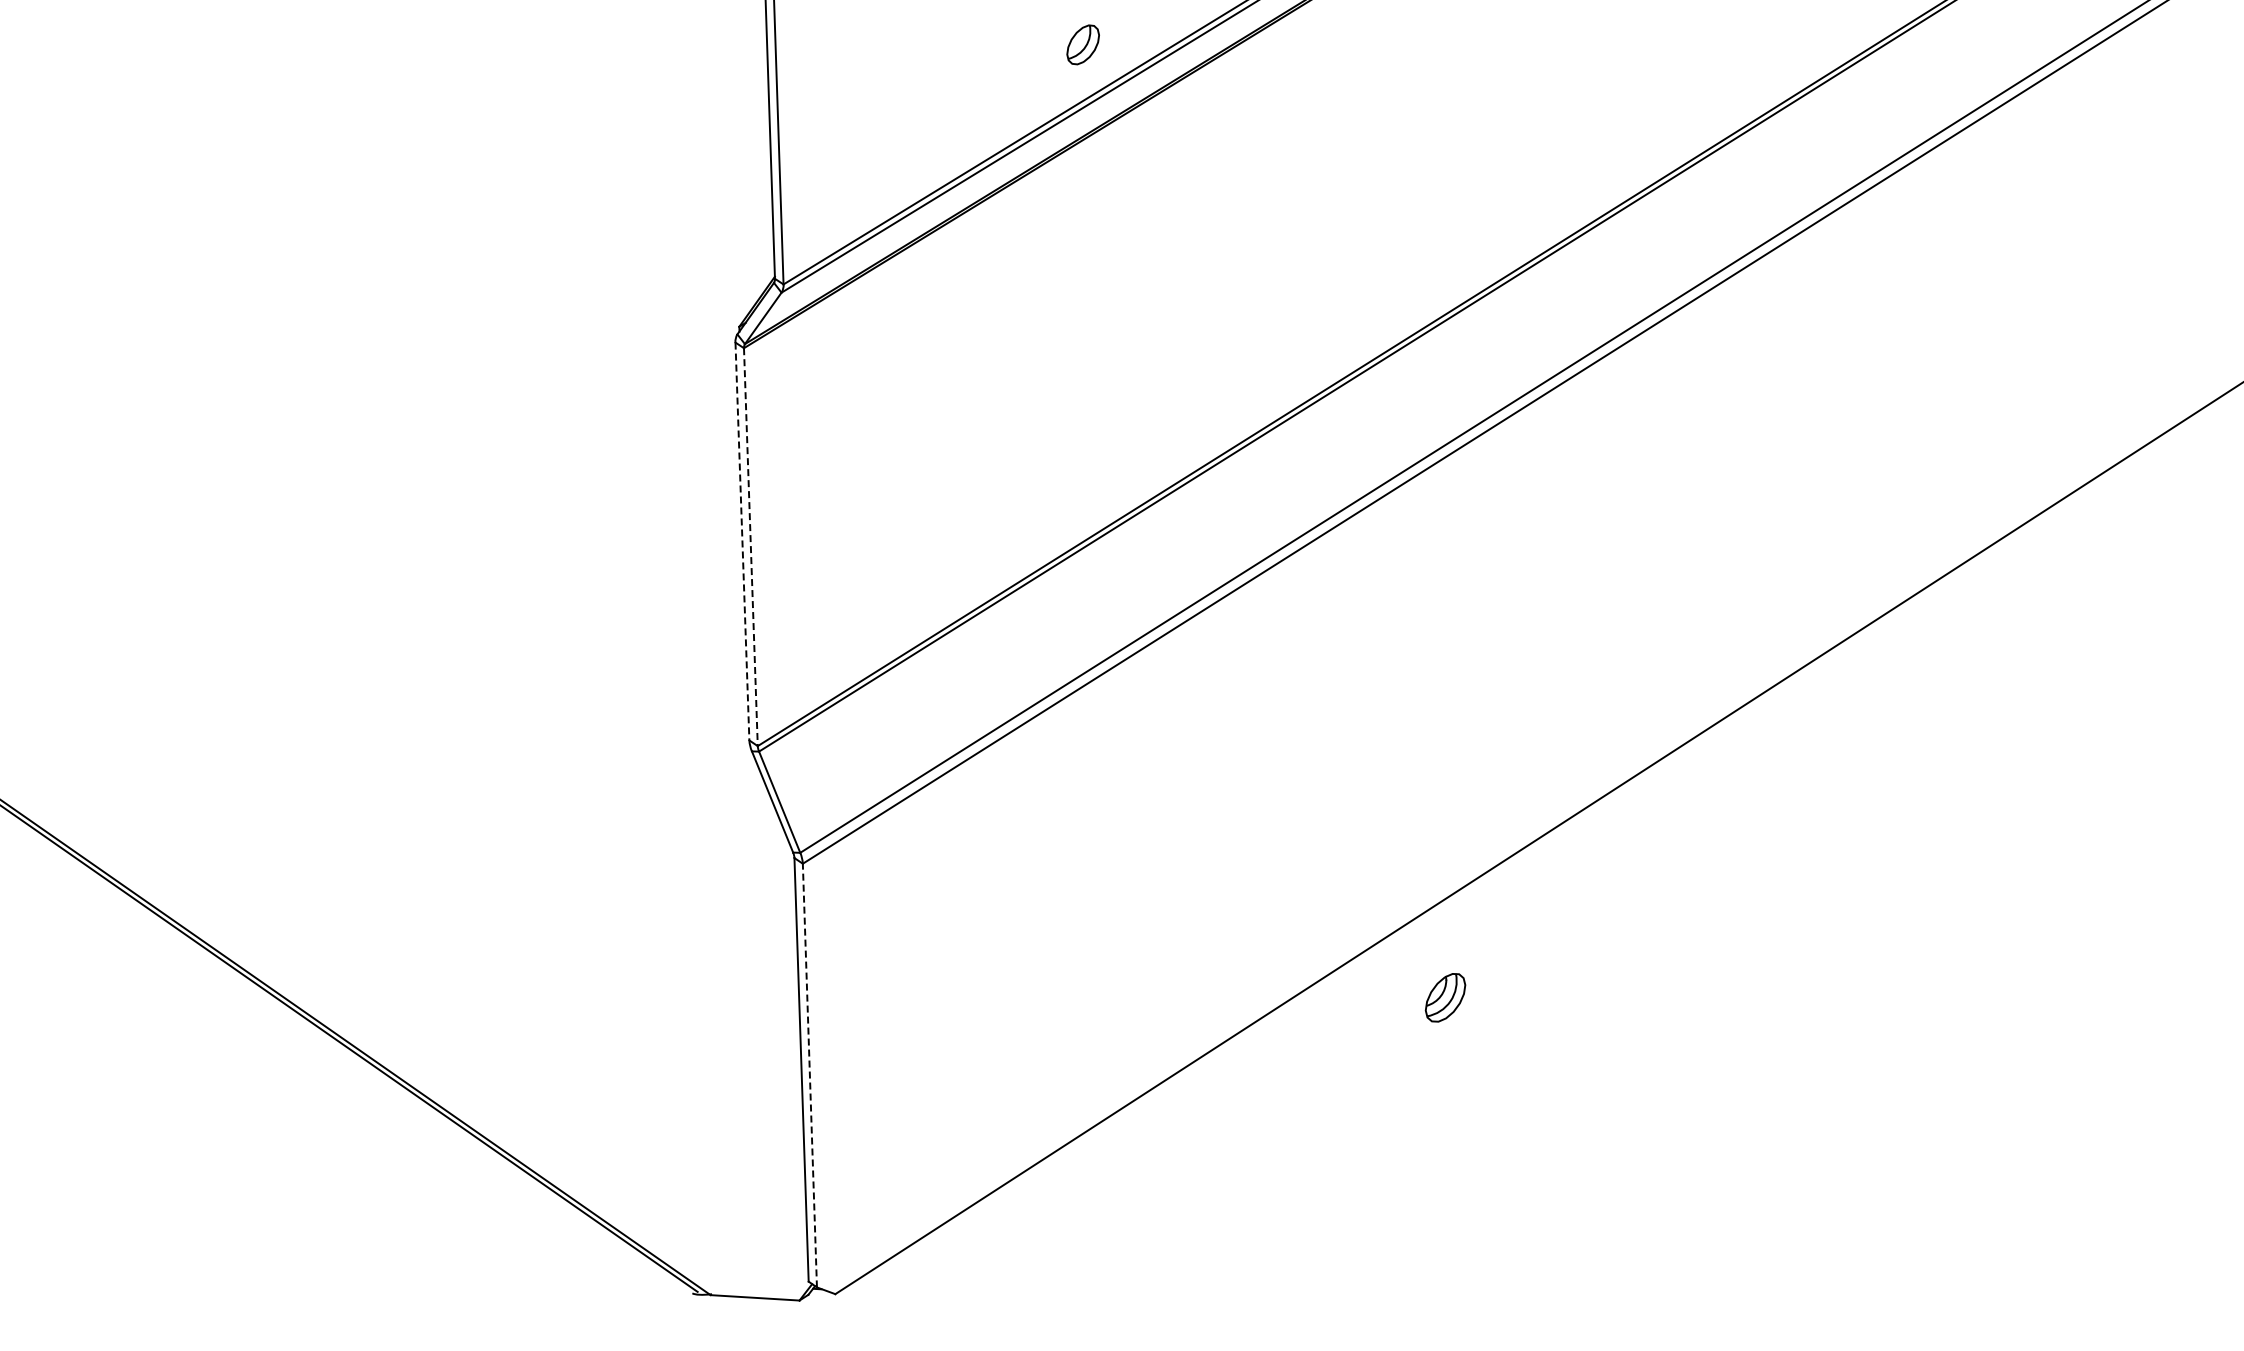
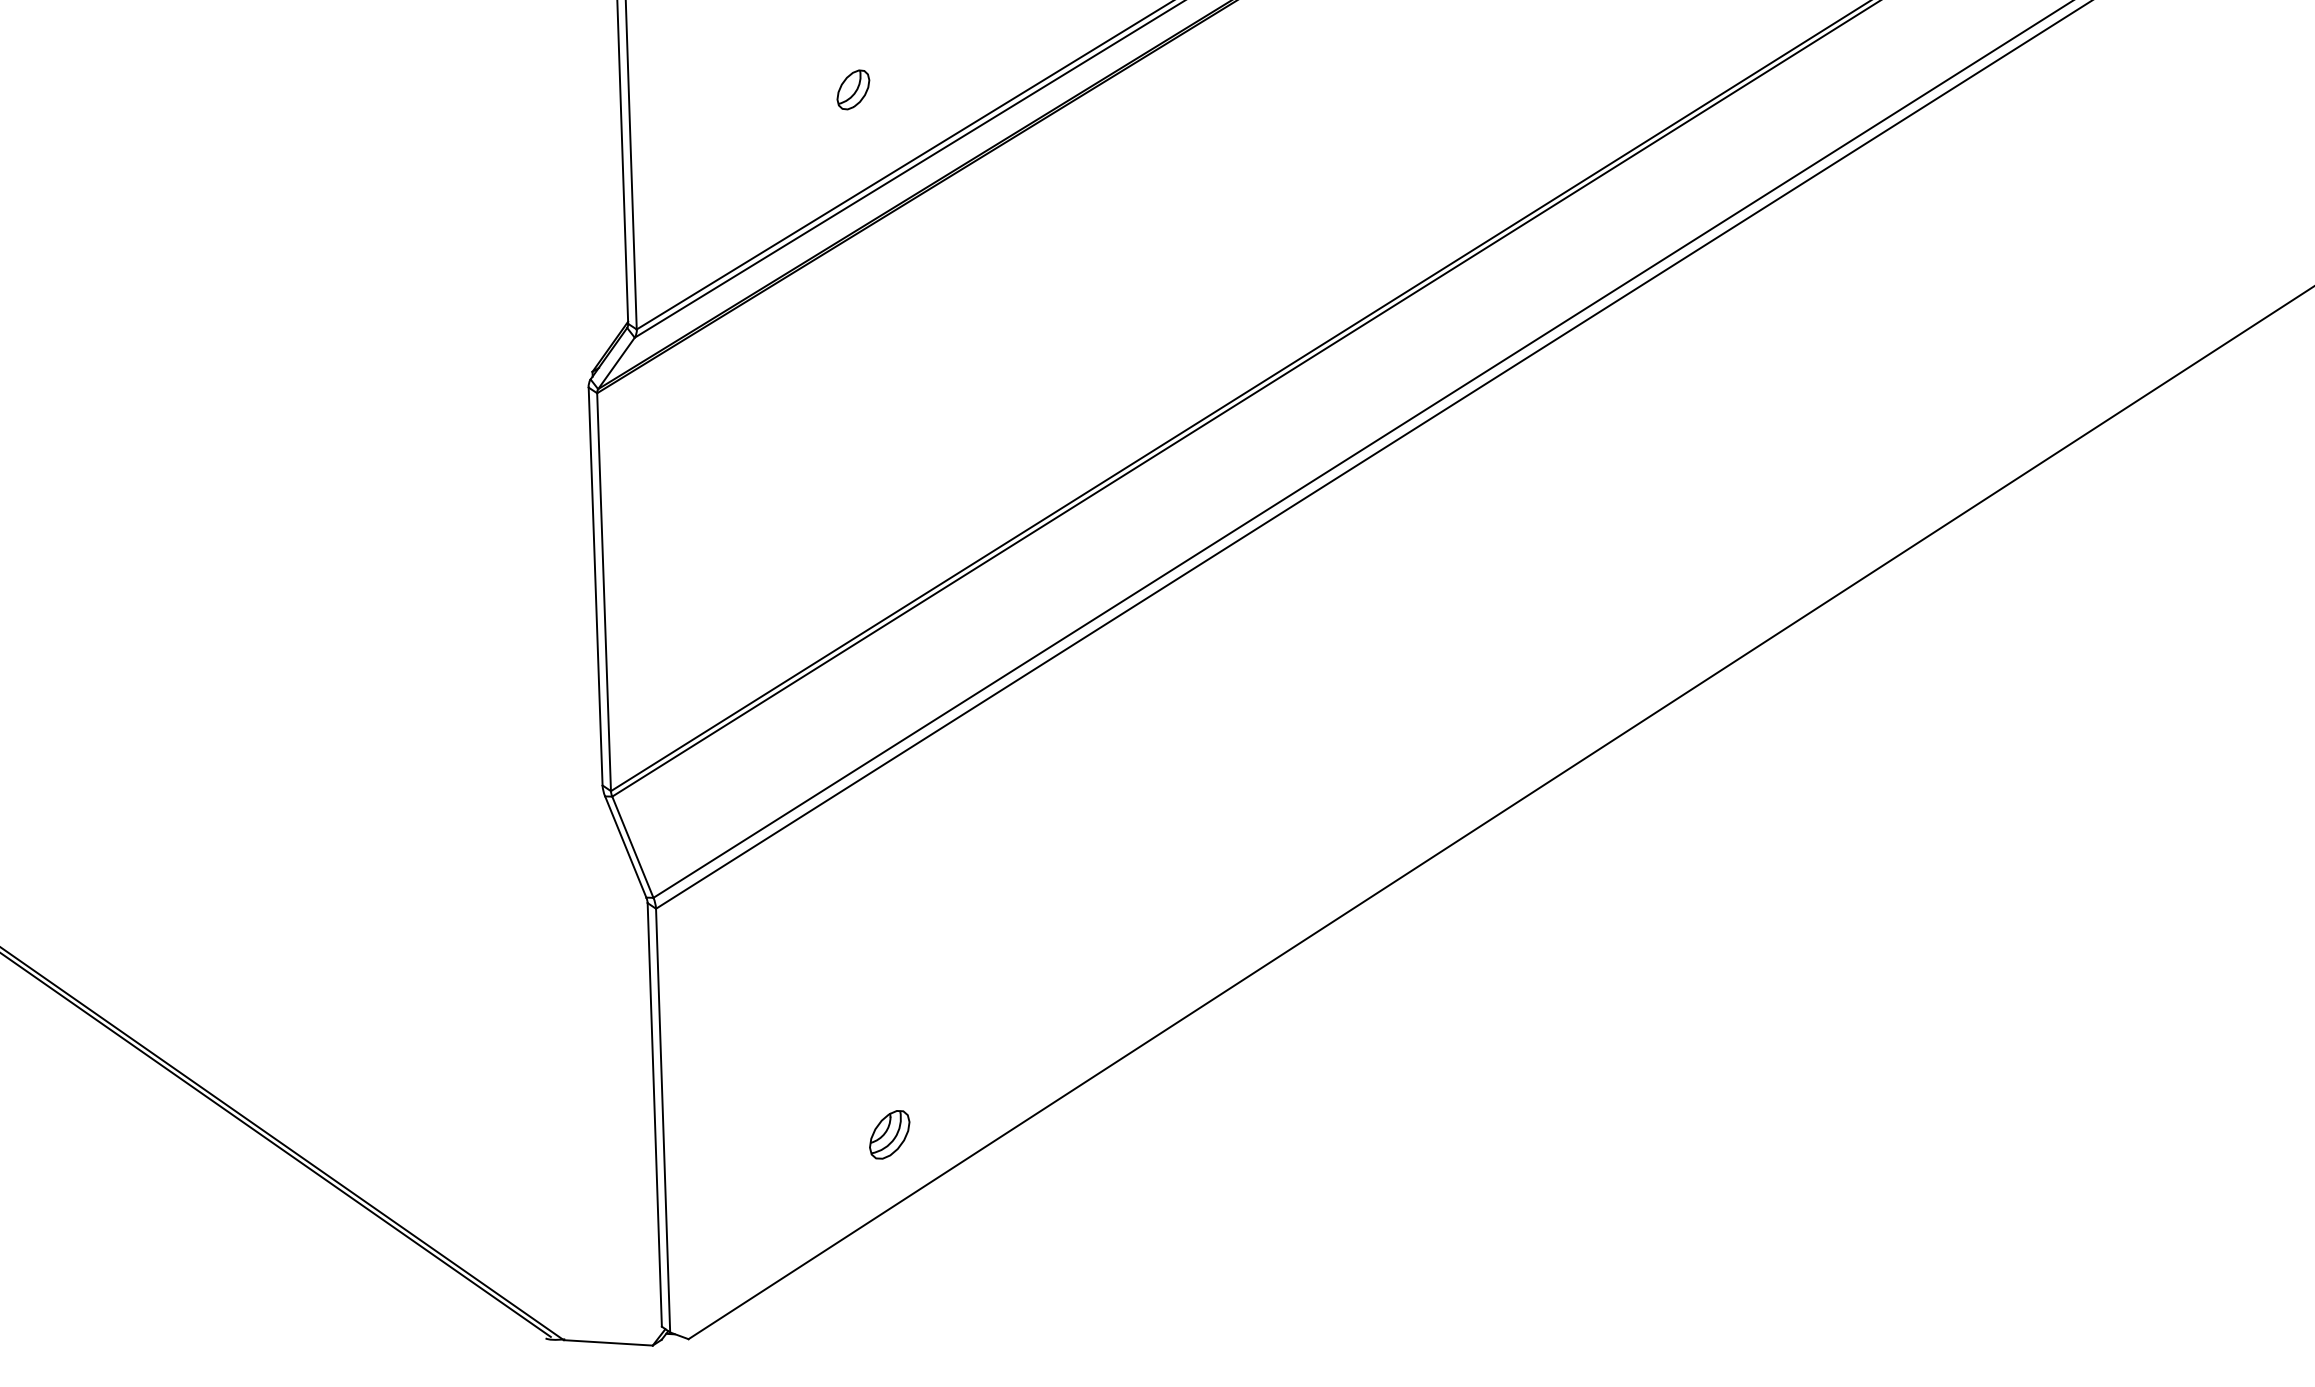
part: (1083, 44) -> (853, 89), moved
line: (742, 542) -> (595, 587), dashed -> solid
line: (751, 547) -> (604, 592), dashed -> solid
part: (1445, 997) -> (889, 1134), moved
line: (810, 1075) -> (663, 1120), dashed -> solid

